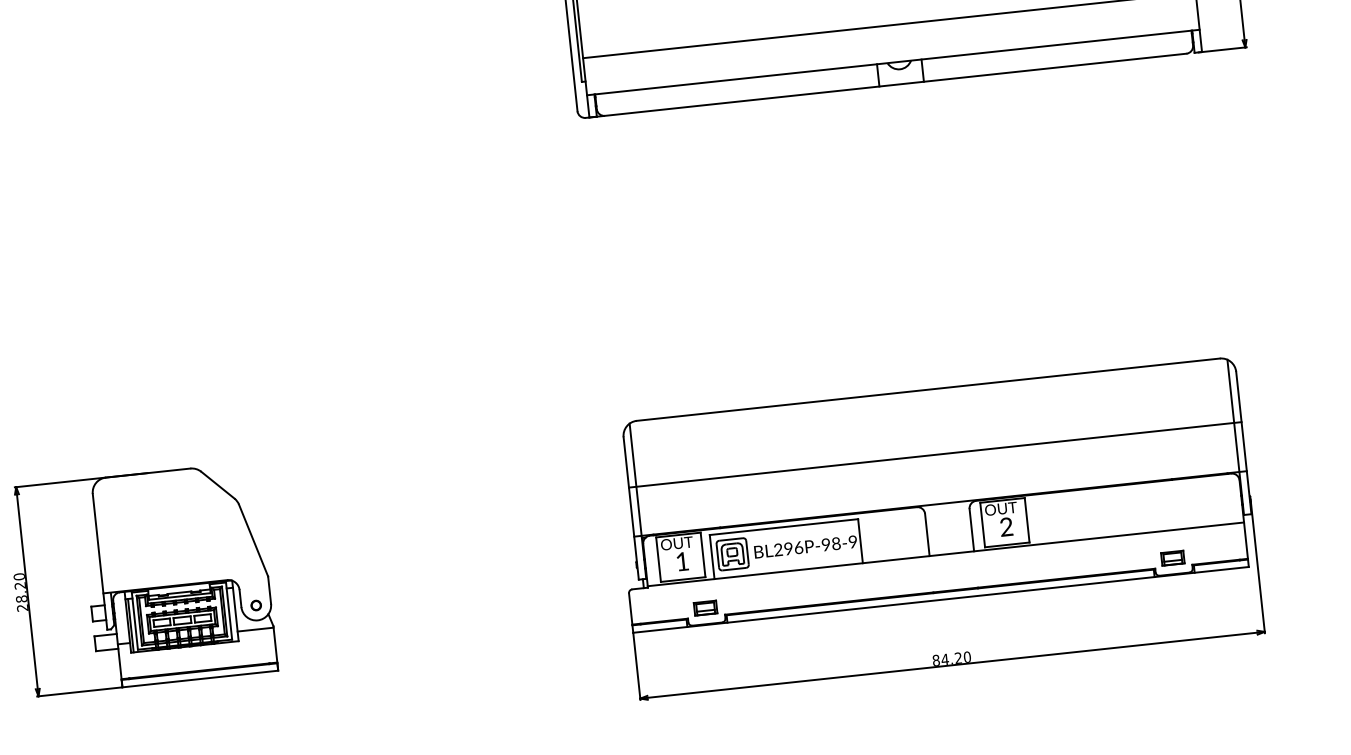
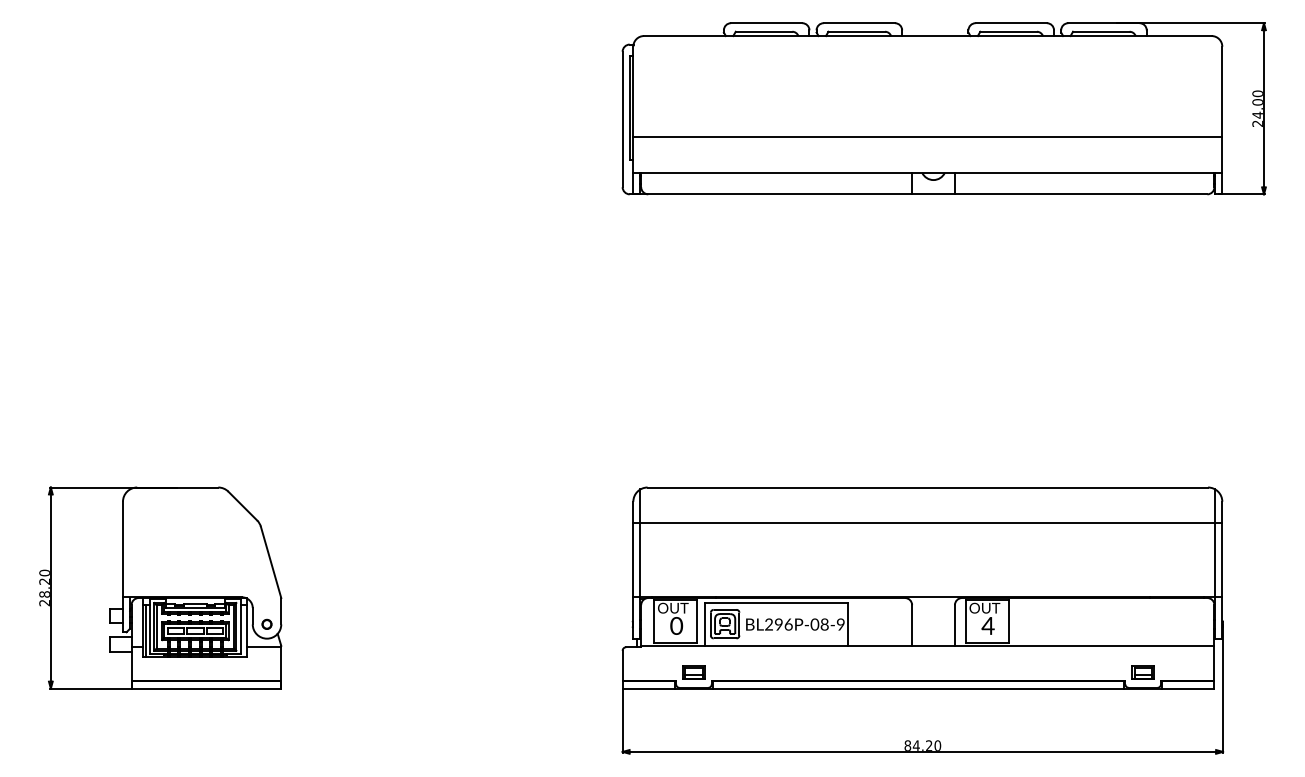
line: (934, 455) -> (927, 523), moved
text: (1005, 526) -> (987, 625), 2 -> 4
text: (825, 545) -> (814, 625), BL296P-98-9 -> BL296P-08-9
text: (682, 561) -> (676, 625), 1 -> 0

